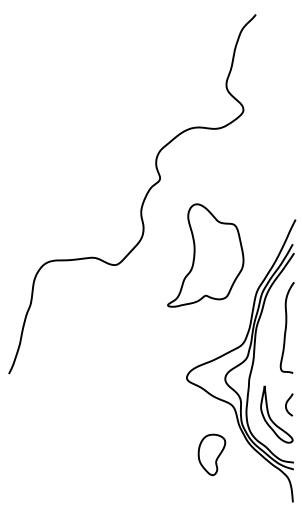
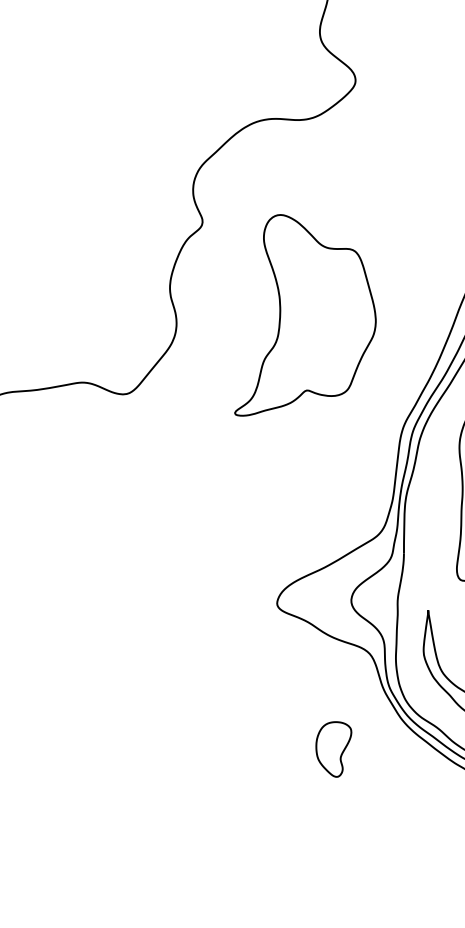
part: (205, 255) -> (301, 312), moved
part: (211, 454) -> (333, 748), size x0.7

